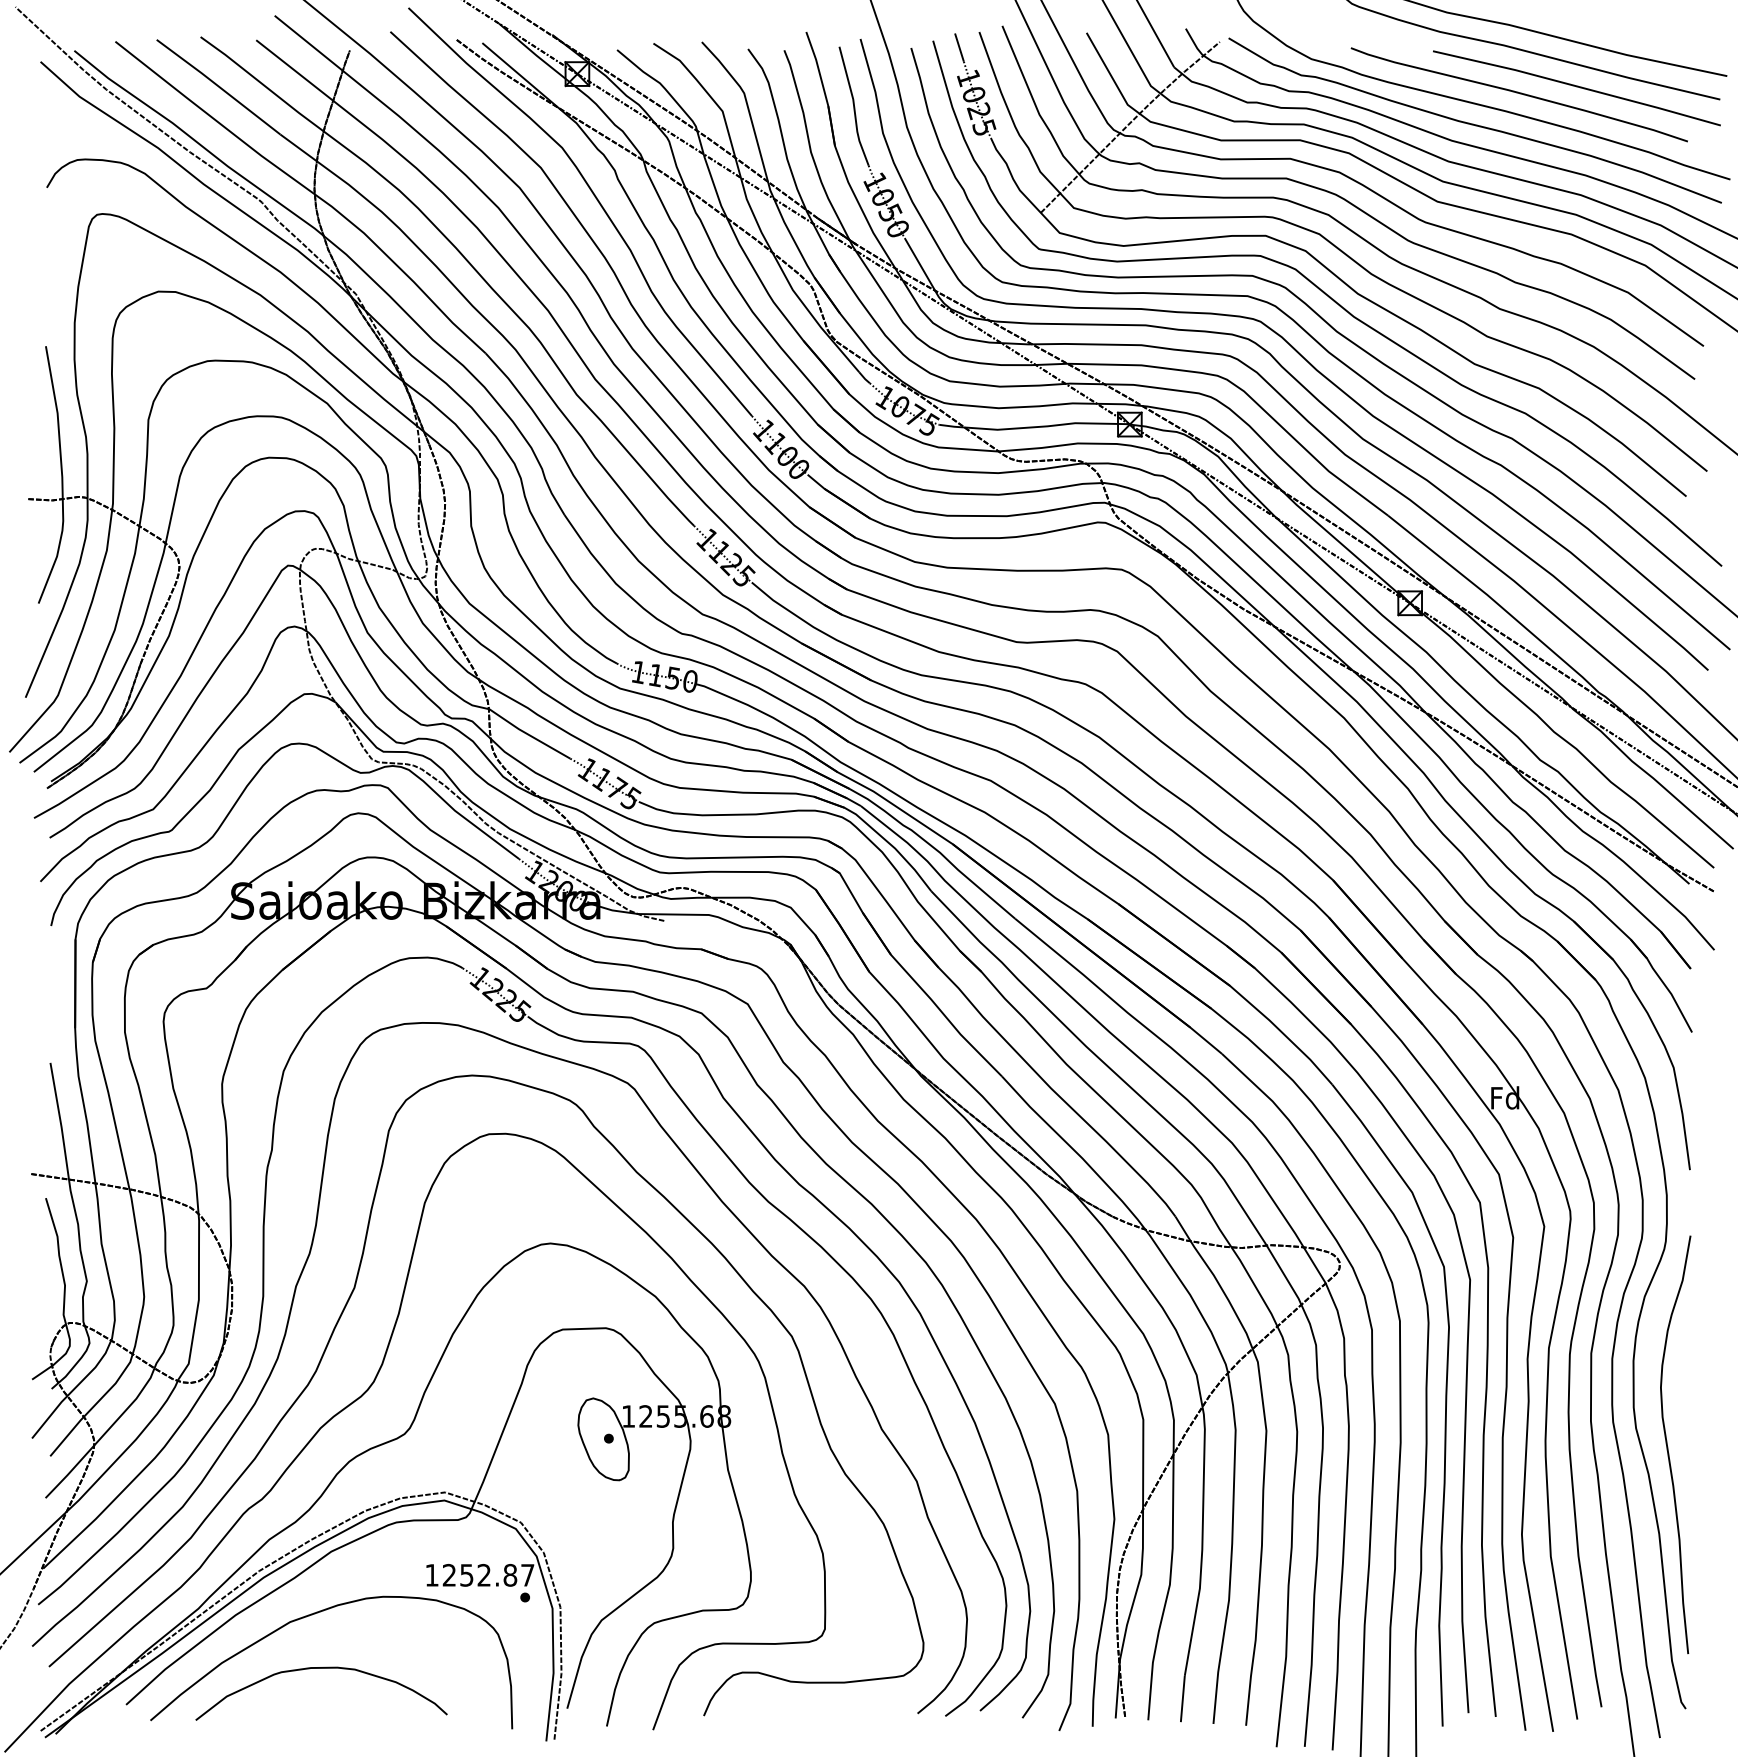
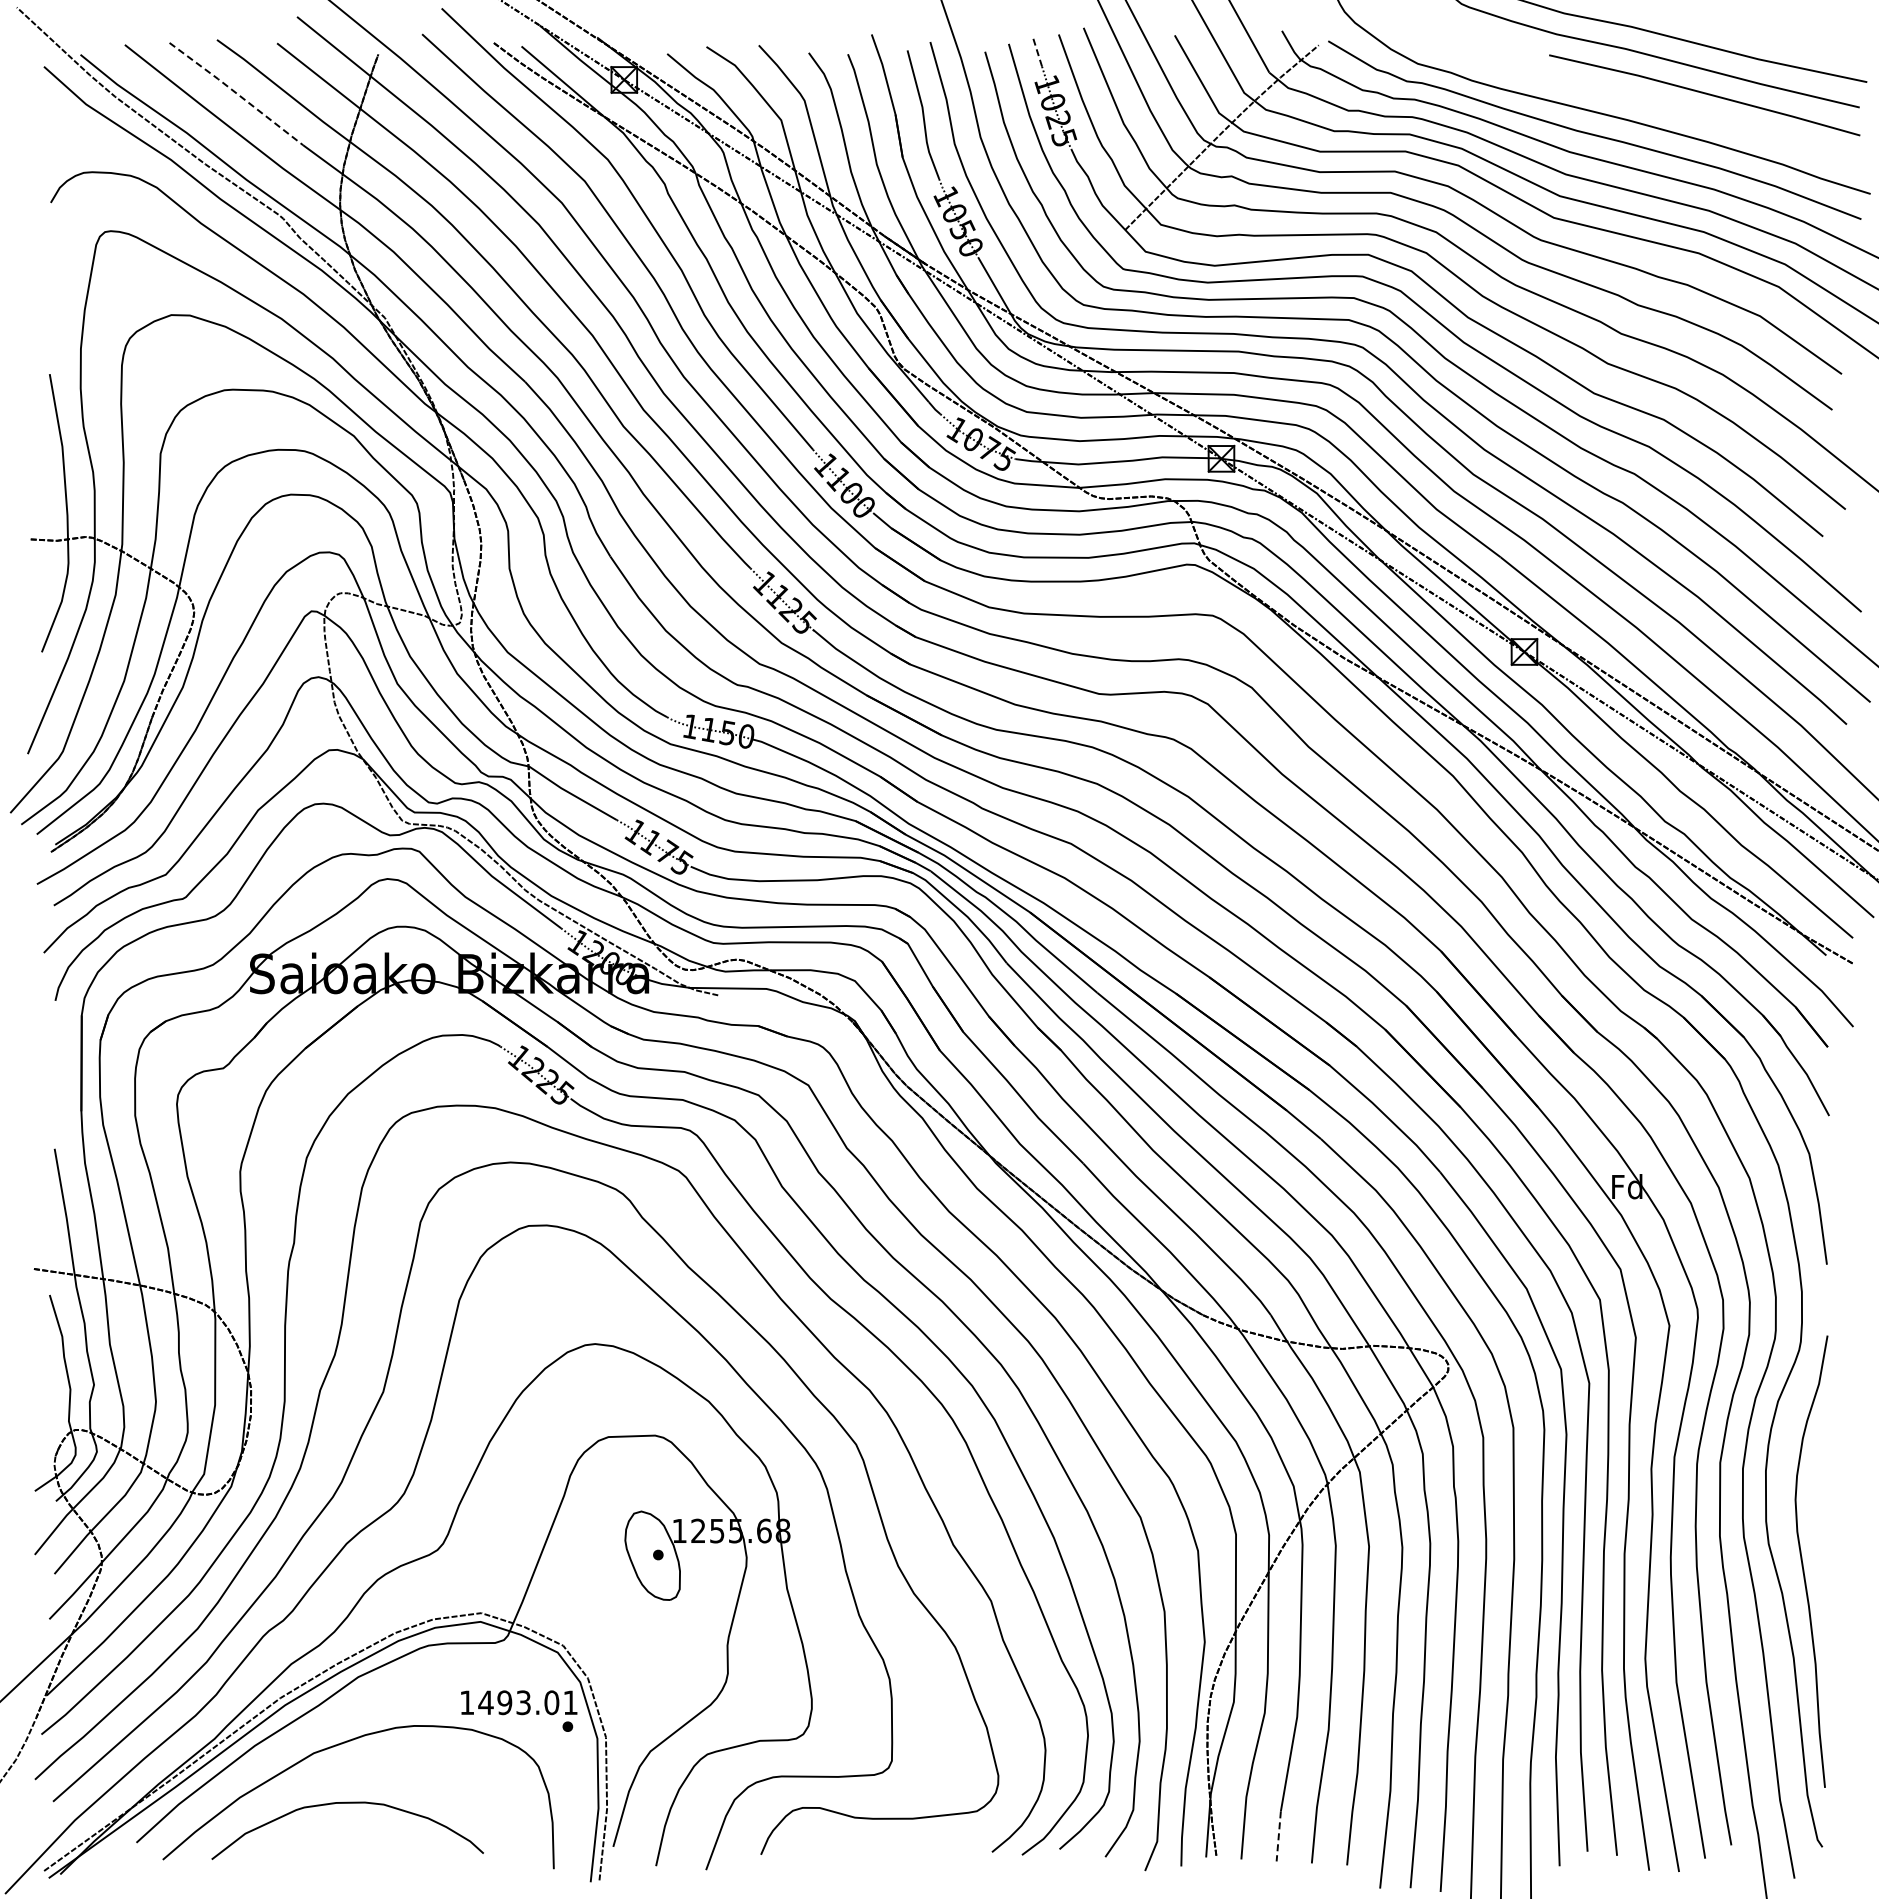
line: (959, 47) -> (1037, 51), solid -> dashed
line: (218, 86) -> (236, 93), solid -> dashed
curve: (1519, 94) -> (1642, 101), removed
text: (487, 1575) -> (527, 1702), 1252.87 -> 1493.01
line: (1182, 1699) -> (1278, 1836), solid -> dashed

